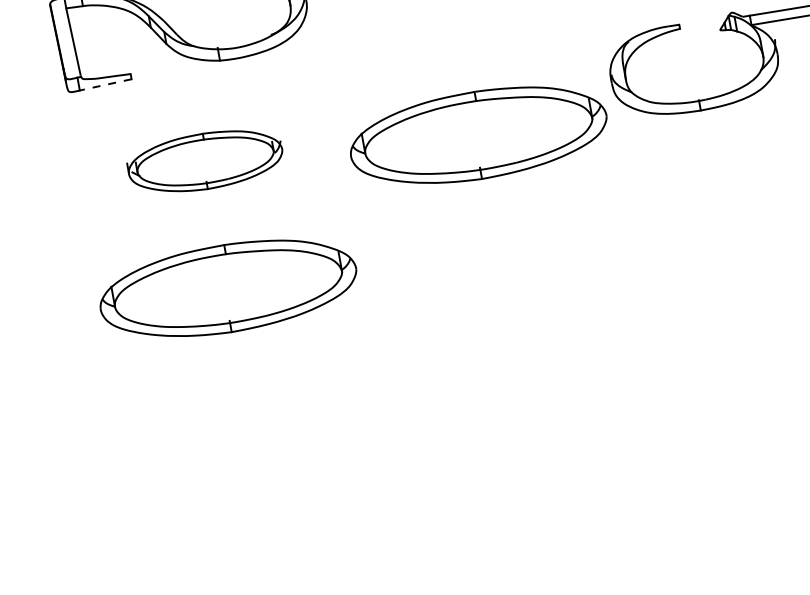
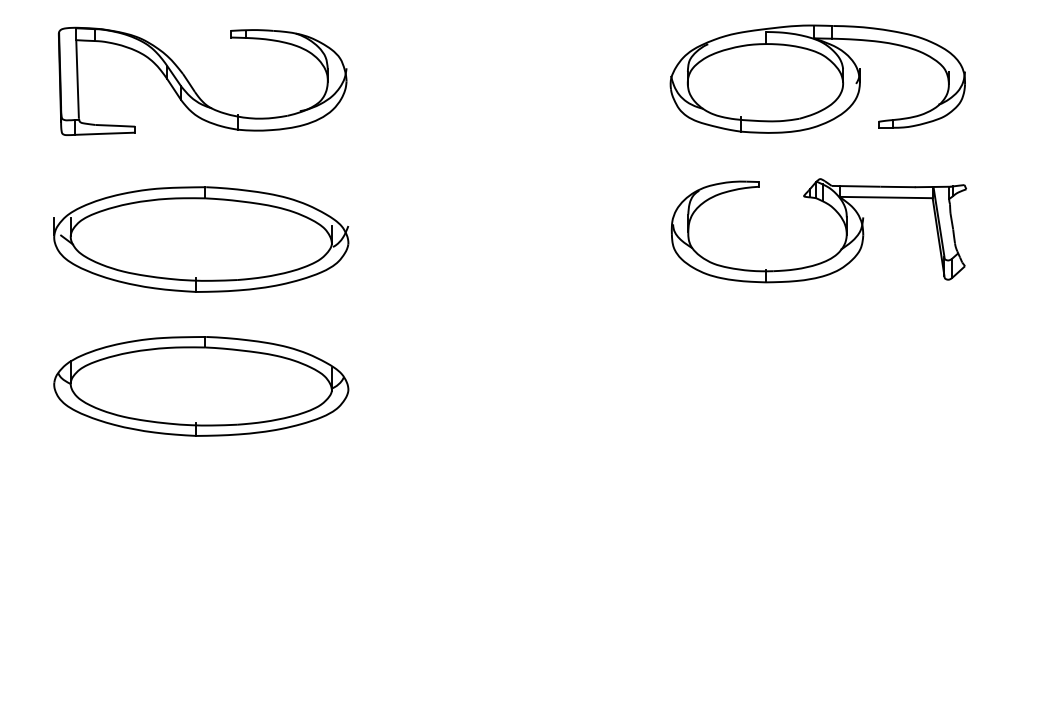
line: (105, 84) -> (104, 133), dashed -> solid
part: (478, 135) -> (512, 265), removed
part: (205, 161) -> (201, 239), size x1.67

